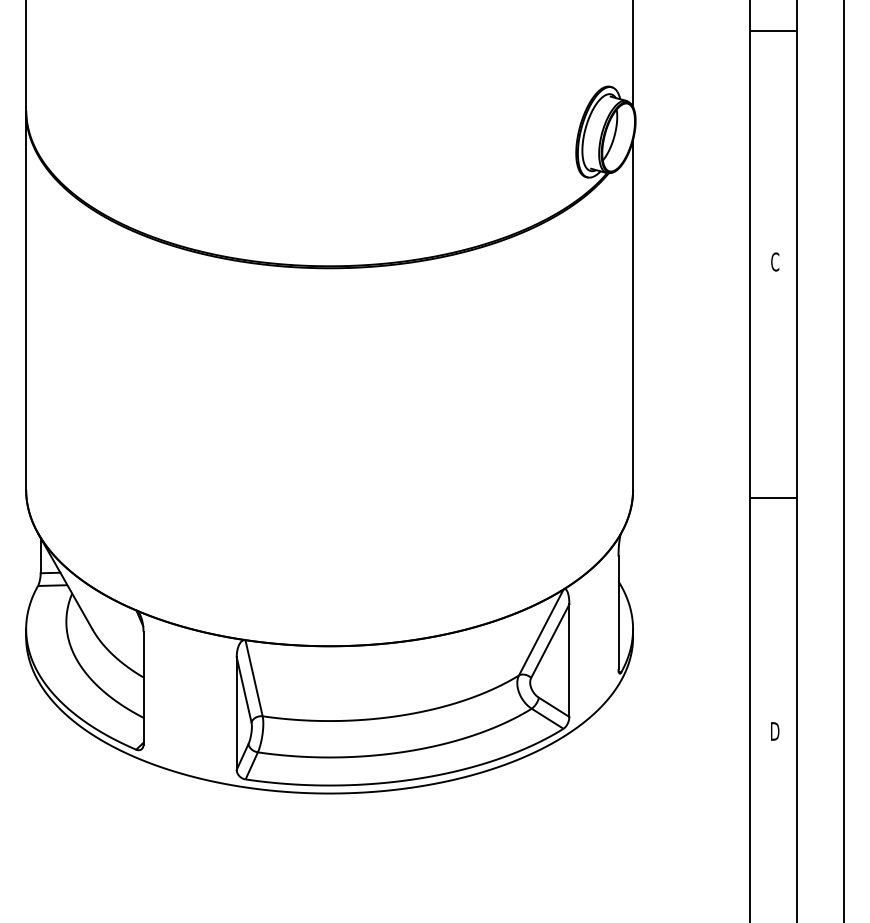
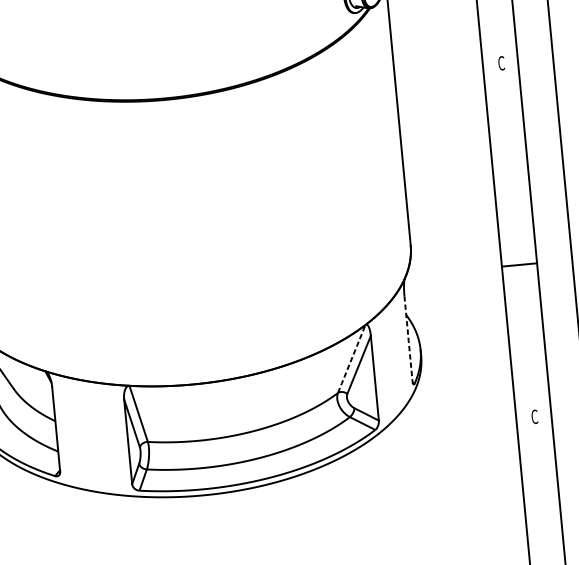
line: (773, 497) -> (519, 264), moved
line: (618, 613) -> (408, 339), solid -> dashed
line: (541, 632) -> (351, 359), solid -> dashed
text: (775, 731) -> (535, 416), D -> C

